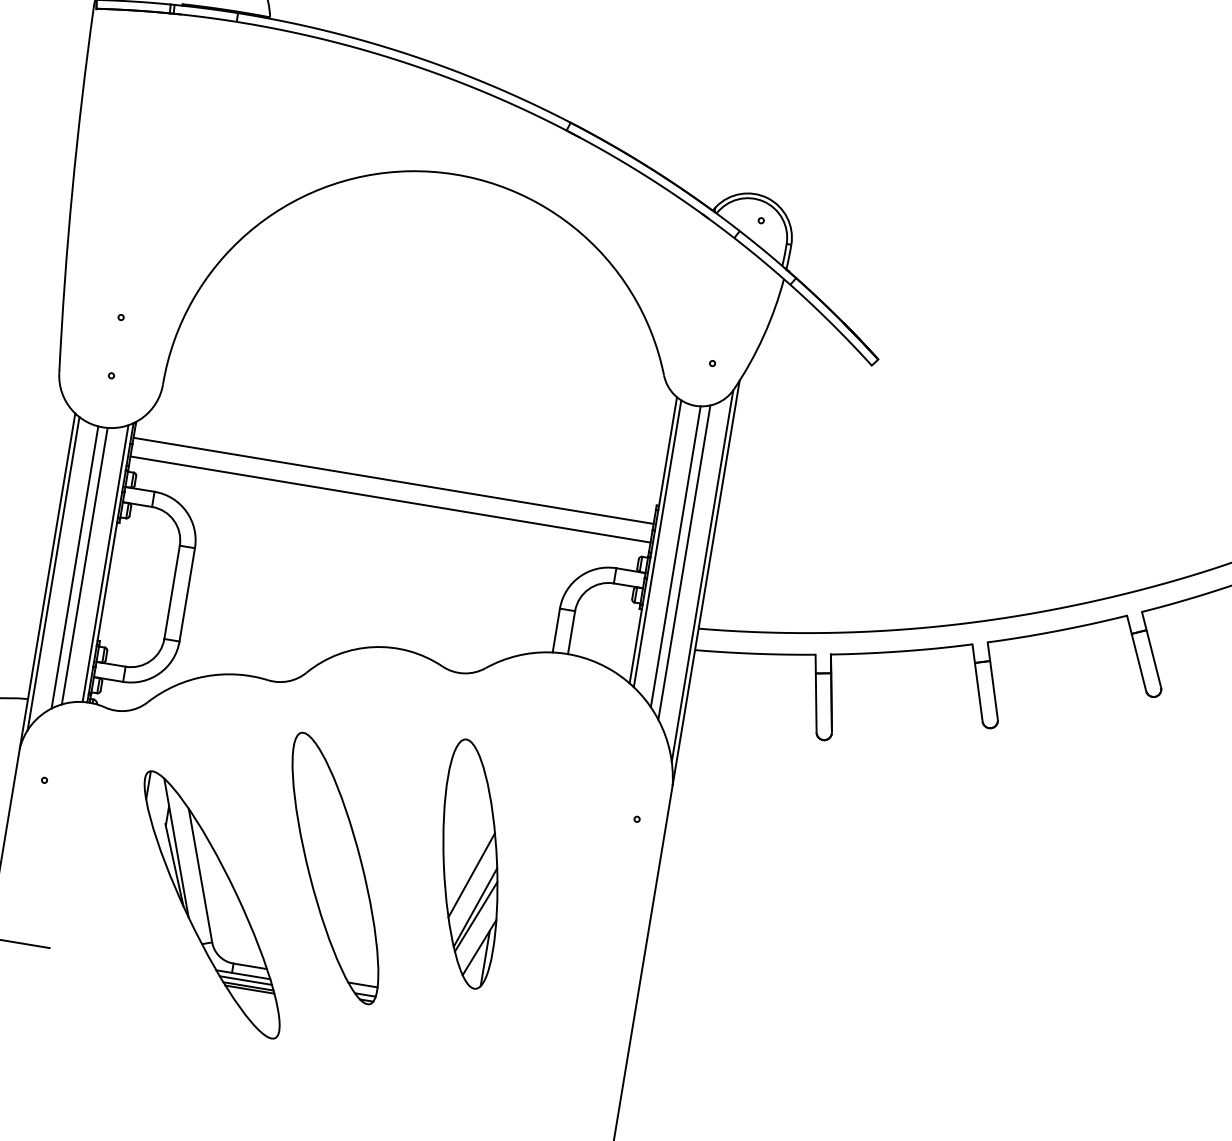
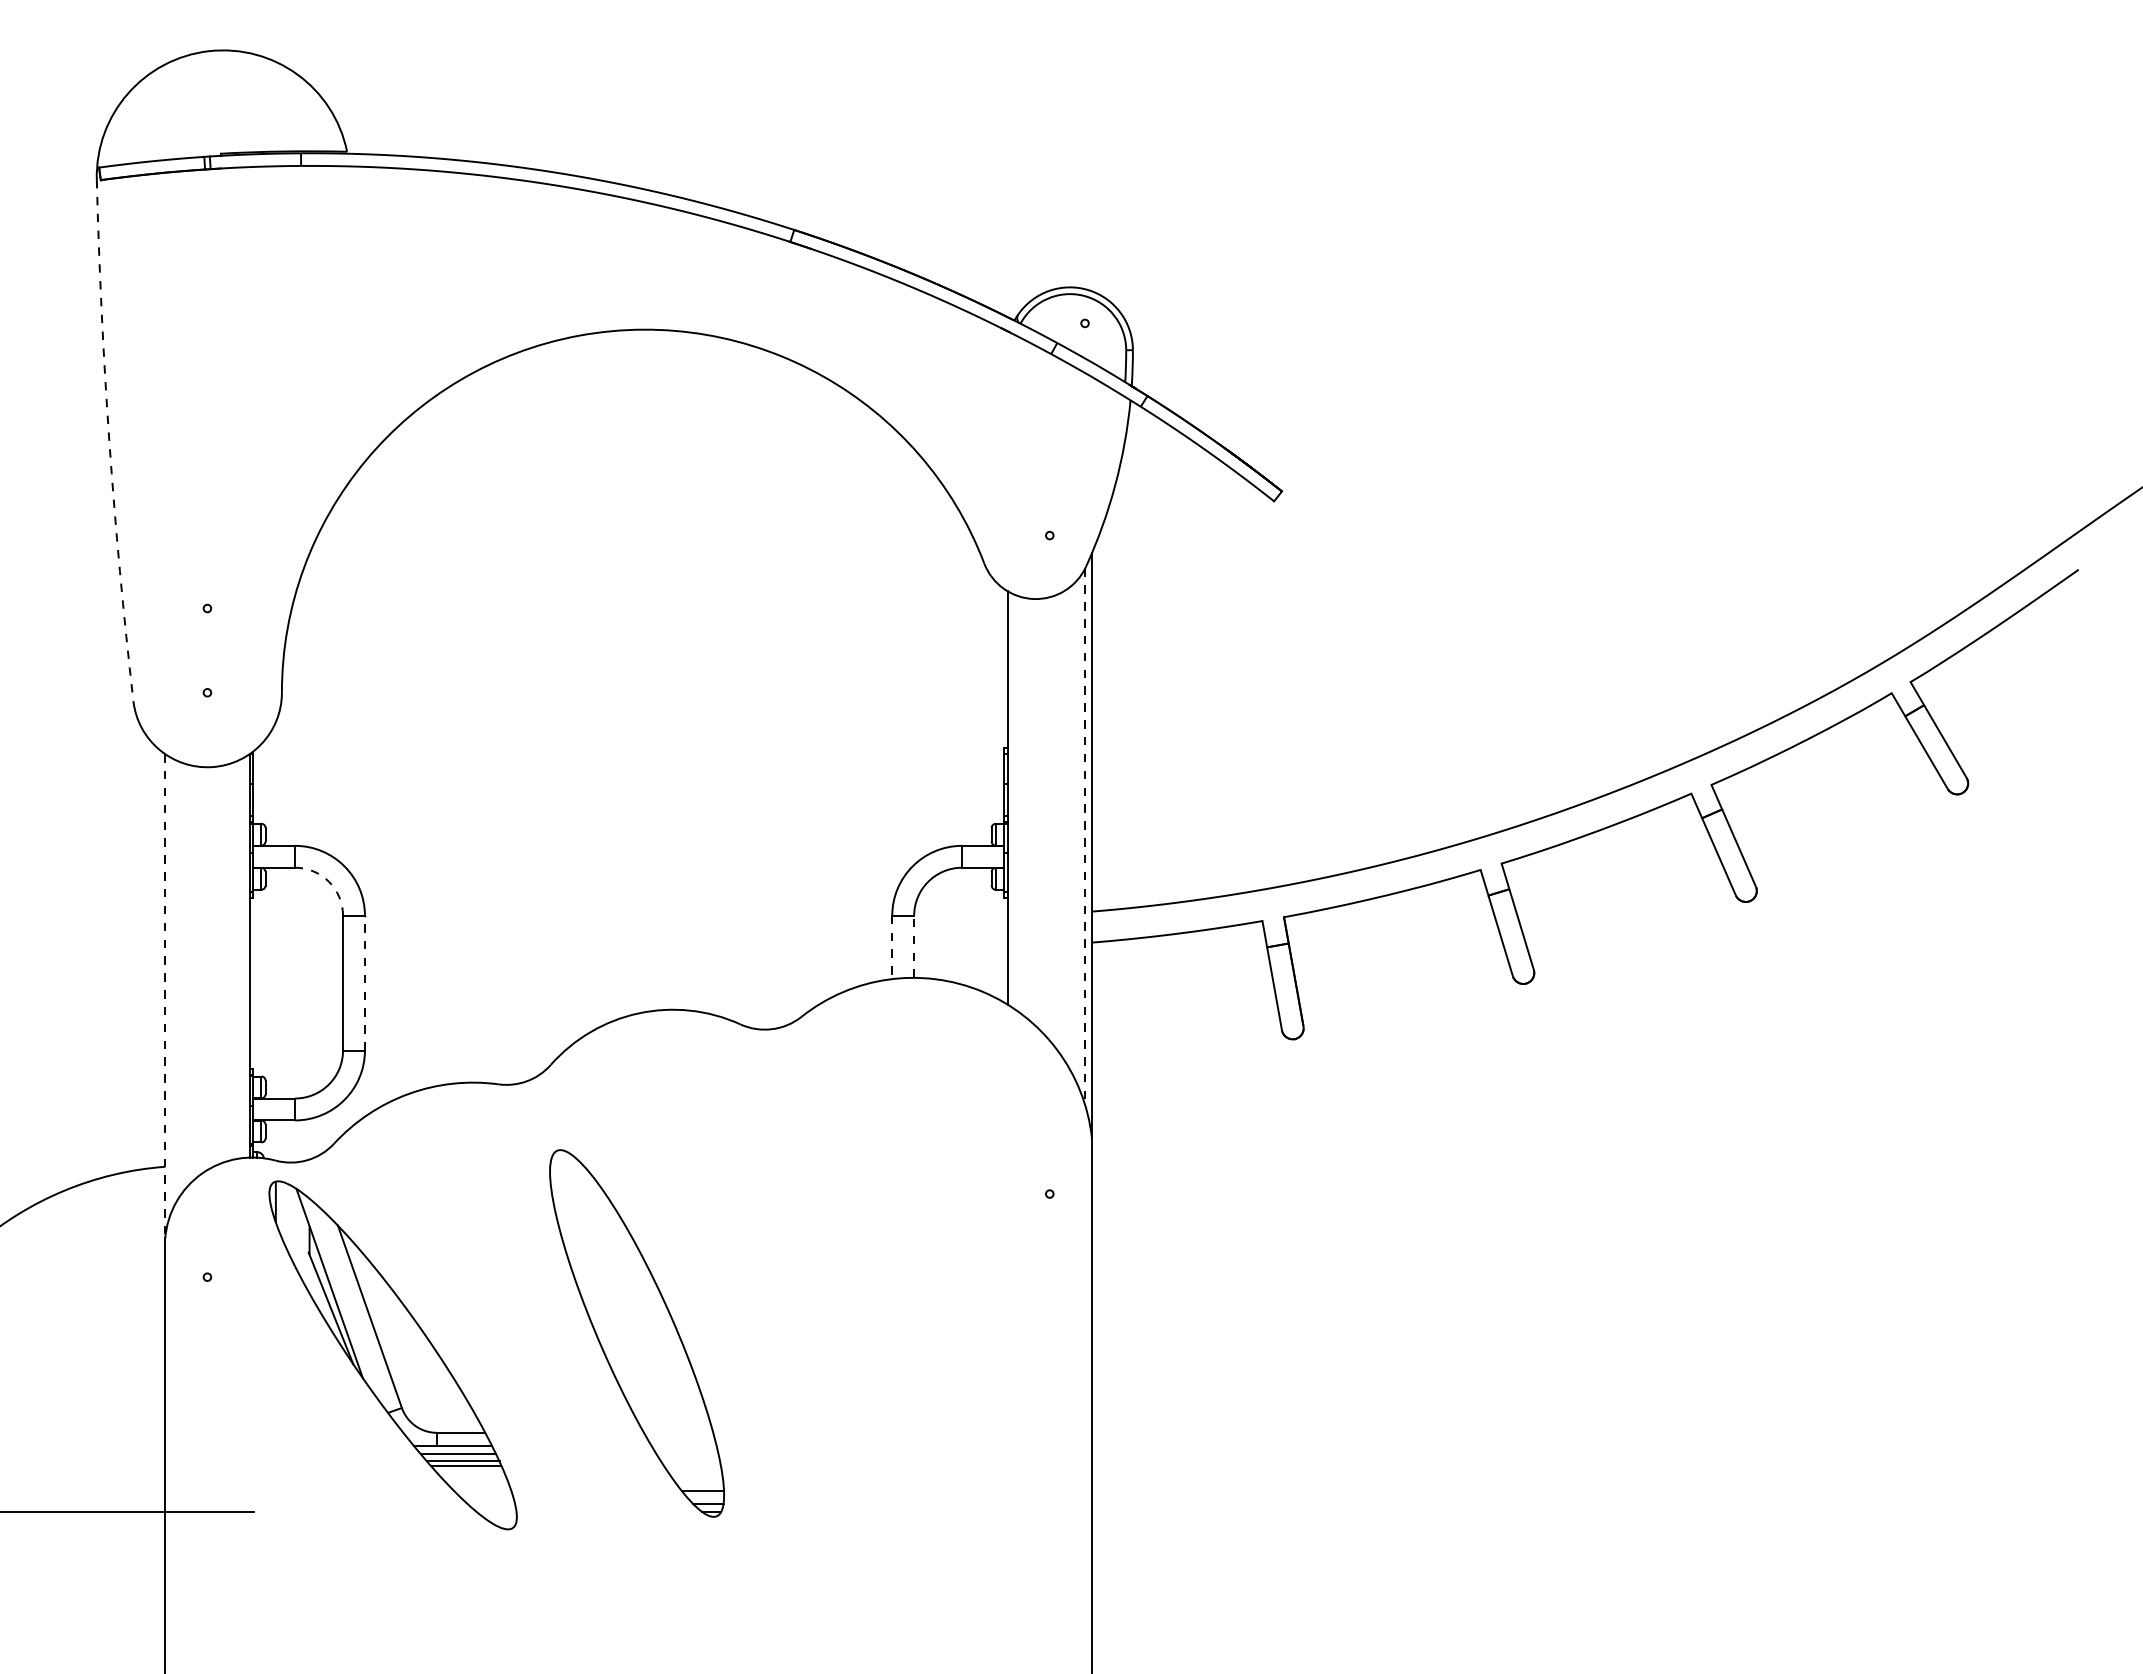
arc: (72, 190) -> (109, 441), solid -> dashed
line: (393, 480) -> (628, 774), removed
line: (390, 499) -> (628, 801), removed
arc: (174, 520) -> (329, 881), solid -> dashed
line: (657, 543) -> (1014, 801), removed
line: (676, 556) -> (1043, 815), removed
line: (684, 562) -> (1056, 822), removed
line: (105, 563) -> (242, 958), removed
line: (85, 566) -> (214, 966), removed
line: (74, 567) -> (200, 970), removed
line: (53, 573) -> (172, 984), removed
line: (702, 576) -> (1085, 837), solid -> dashed
line: (47, 581) -> (165, 996), solid -> dashed
line: (187, 594) -> (364, 982), solid -> dashed
line: (556, 630) -> (892, 947), solid -> dashed
line: (571, 632) -> (914, 946), solid -> dashed
part: (470, 863) -> (825, 1295), removed
part: (211, 904) -> (392, 1355), moved

